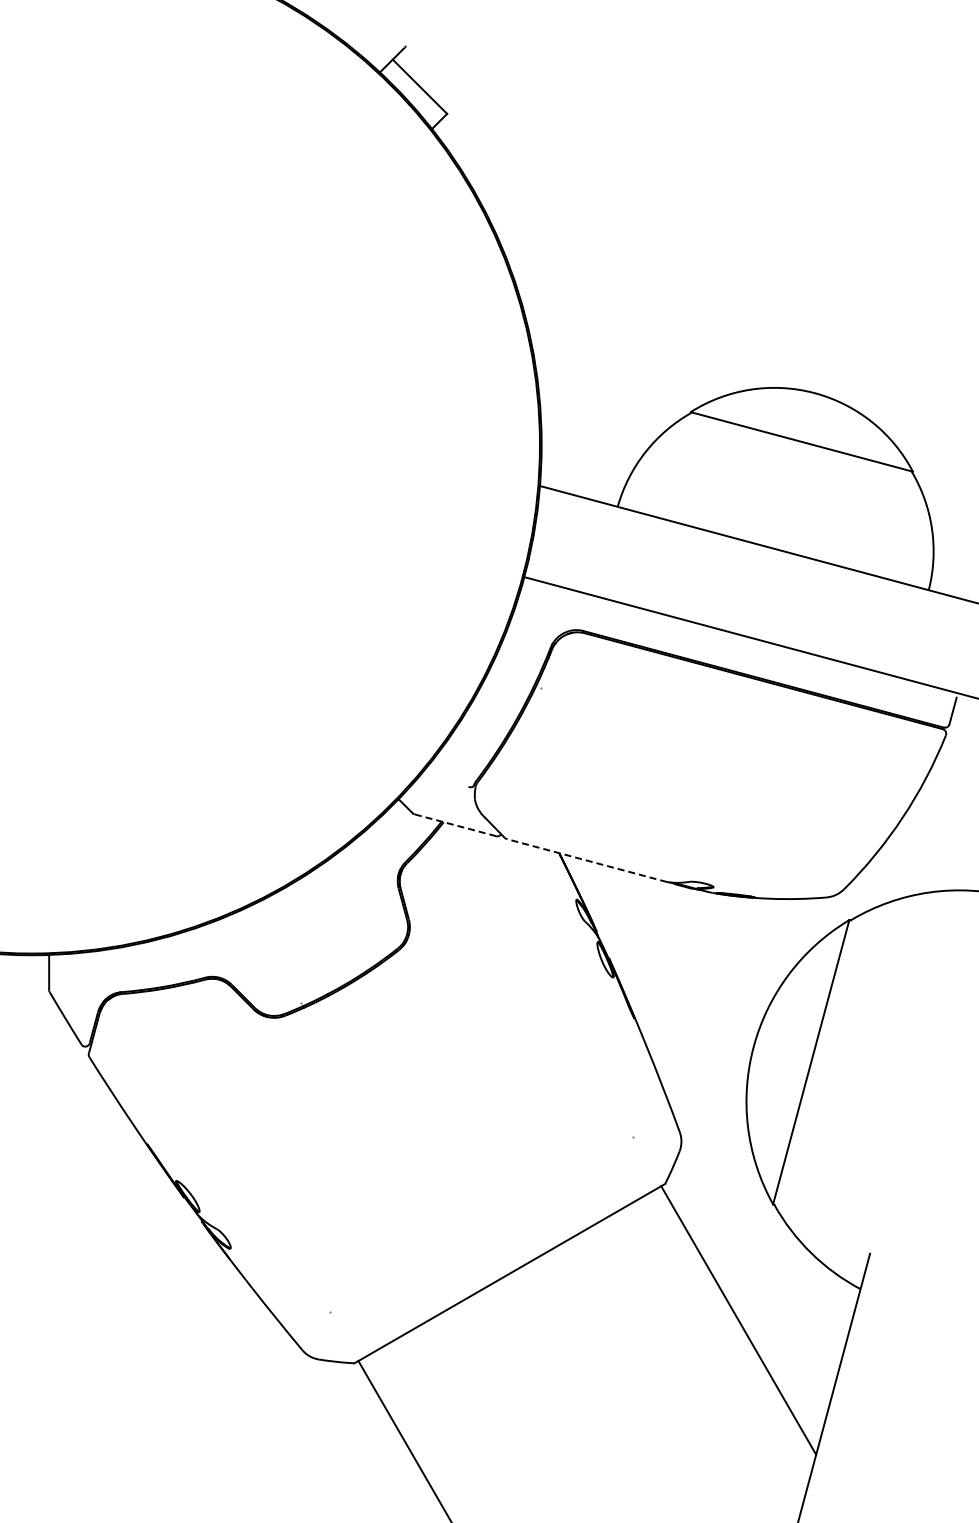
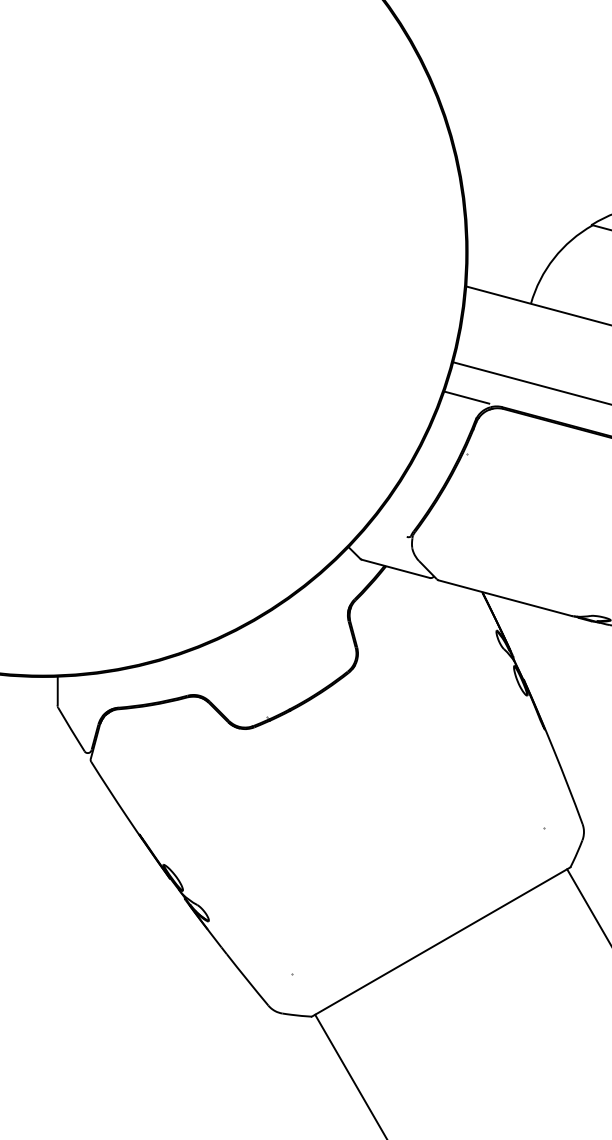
line: (540, 619) -> (466, 397), added
line: (454, 825) -> (395, 569), dashed -> solid
line: (586, 860) -> (504, 598), dashed -> solid

